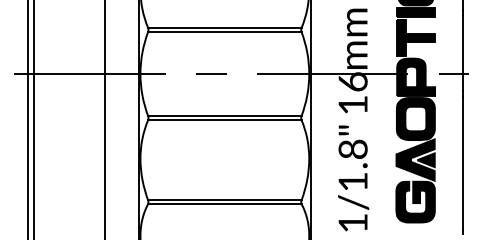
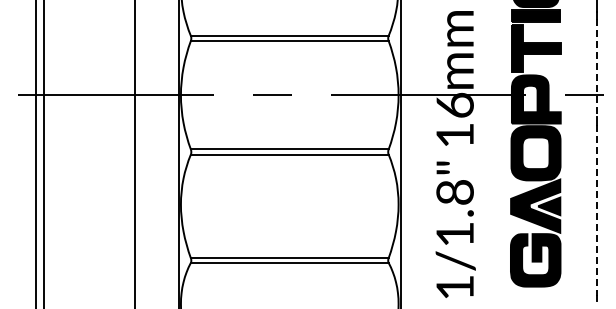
line: (463, 53) -> (597, 68), solid -> dashed
line: (463, 163) -> (597, 210), solid -> dashed

